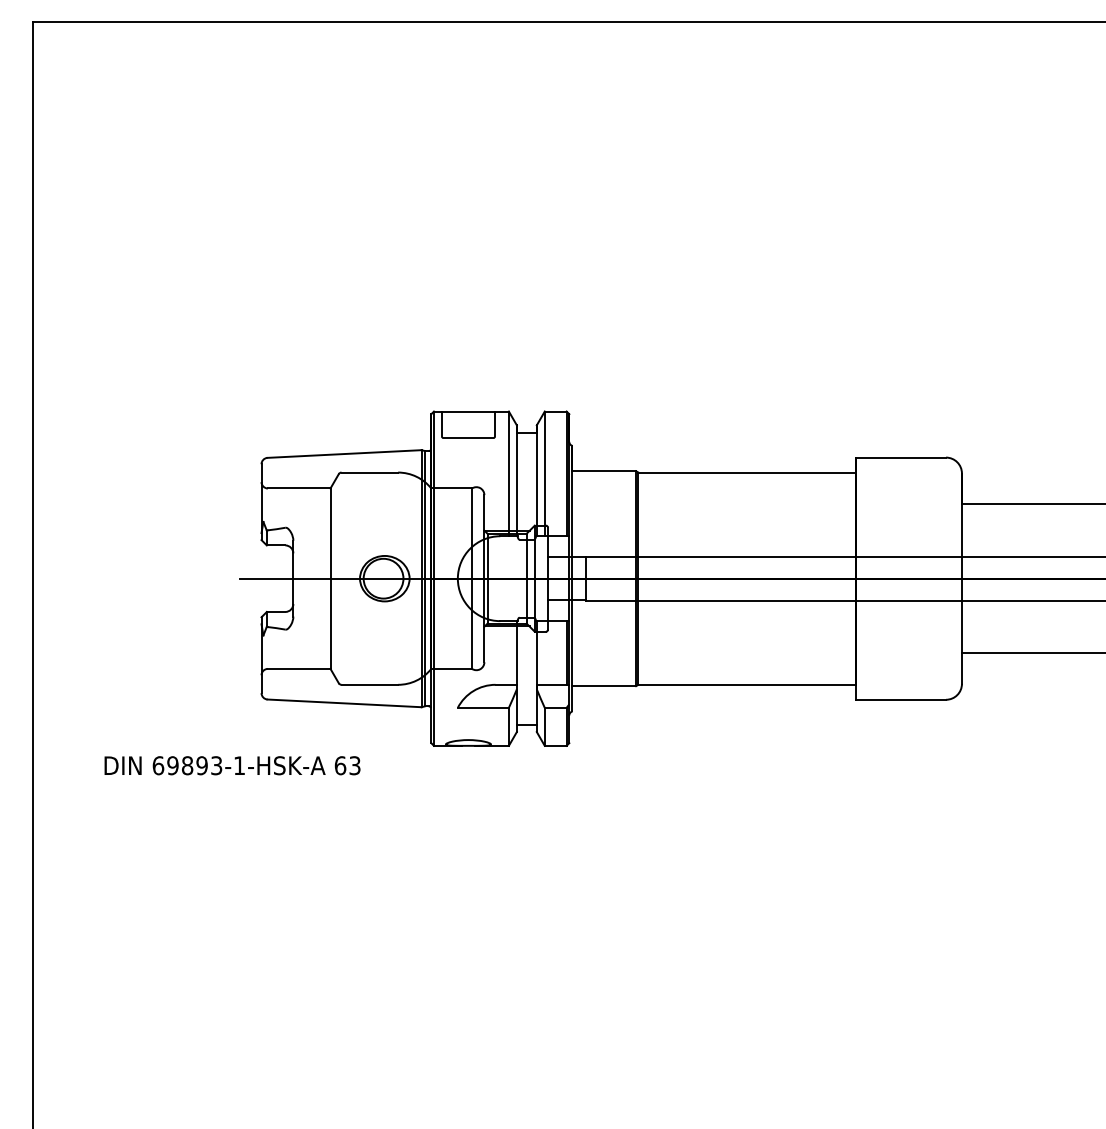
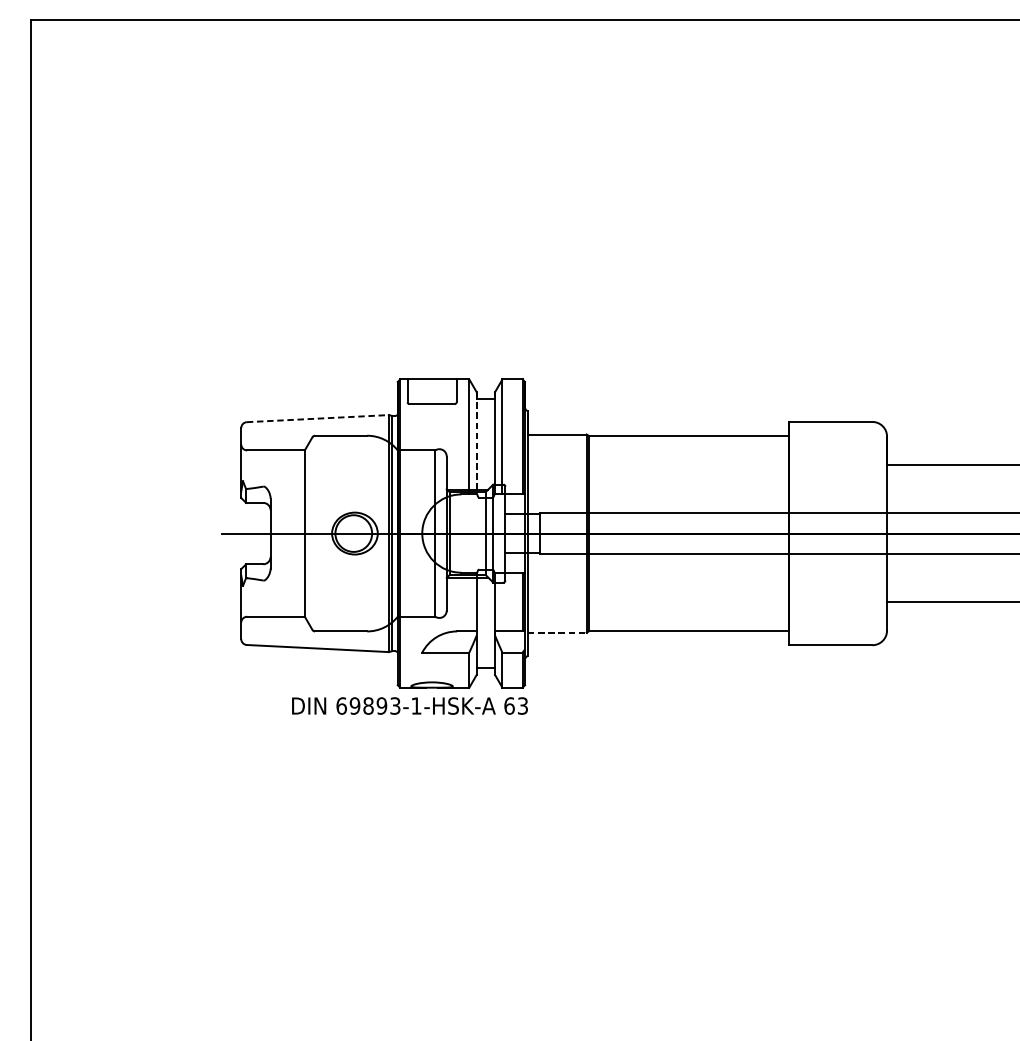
line: (345, 454) -> (318, 419), solid -> dashed
line: (516, 481) -> (476, 443), solid -> dashed
line: (604, 686) -> (557, 632), solid -> dashed
text: (232, 765) -> (409, 705), moved

